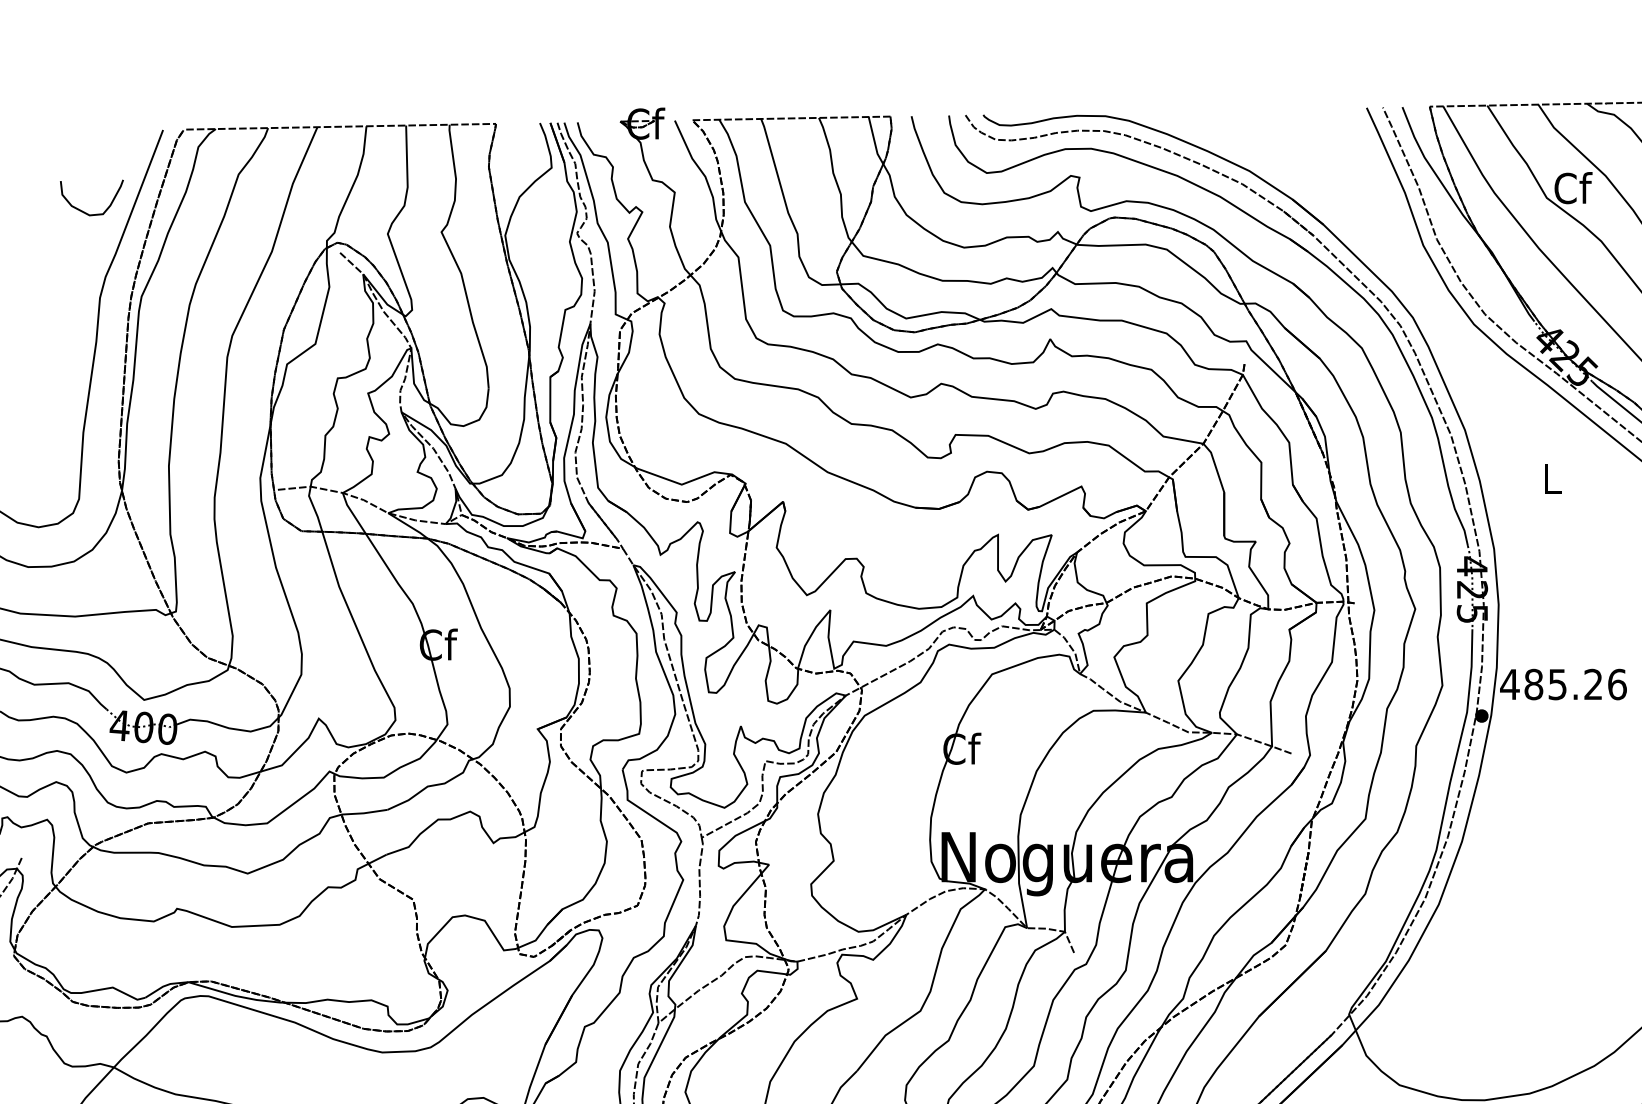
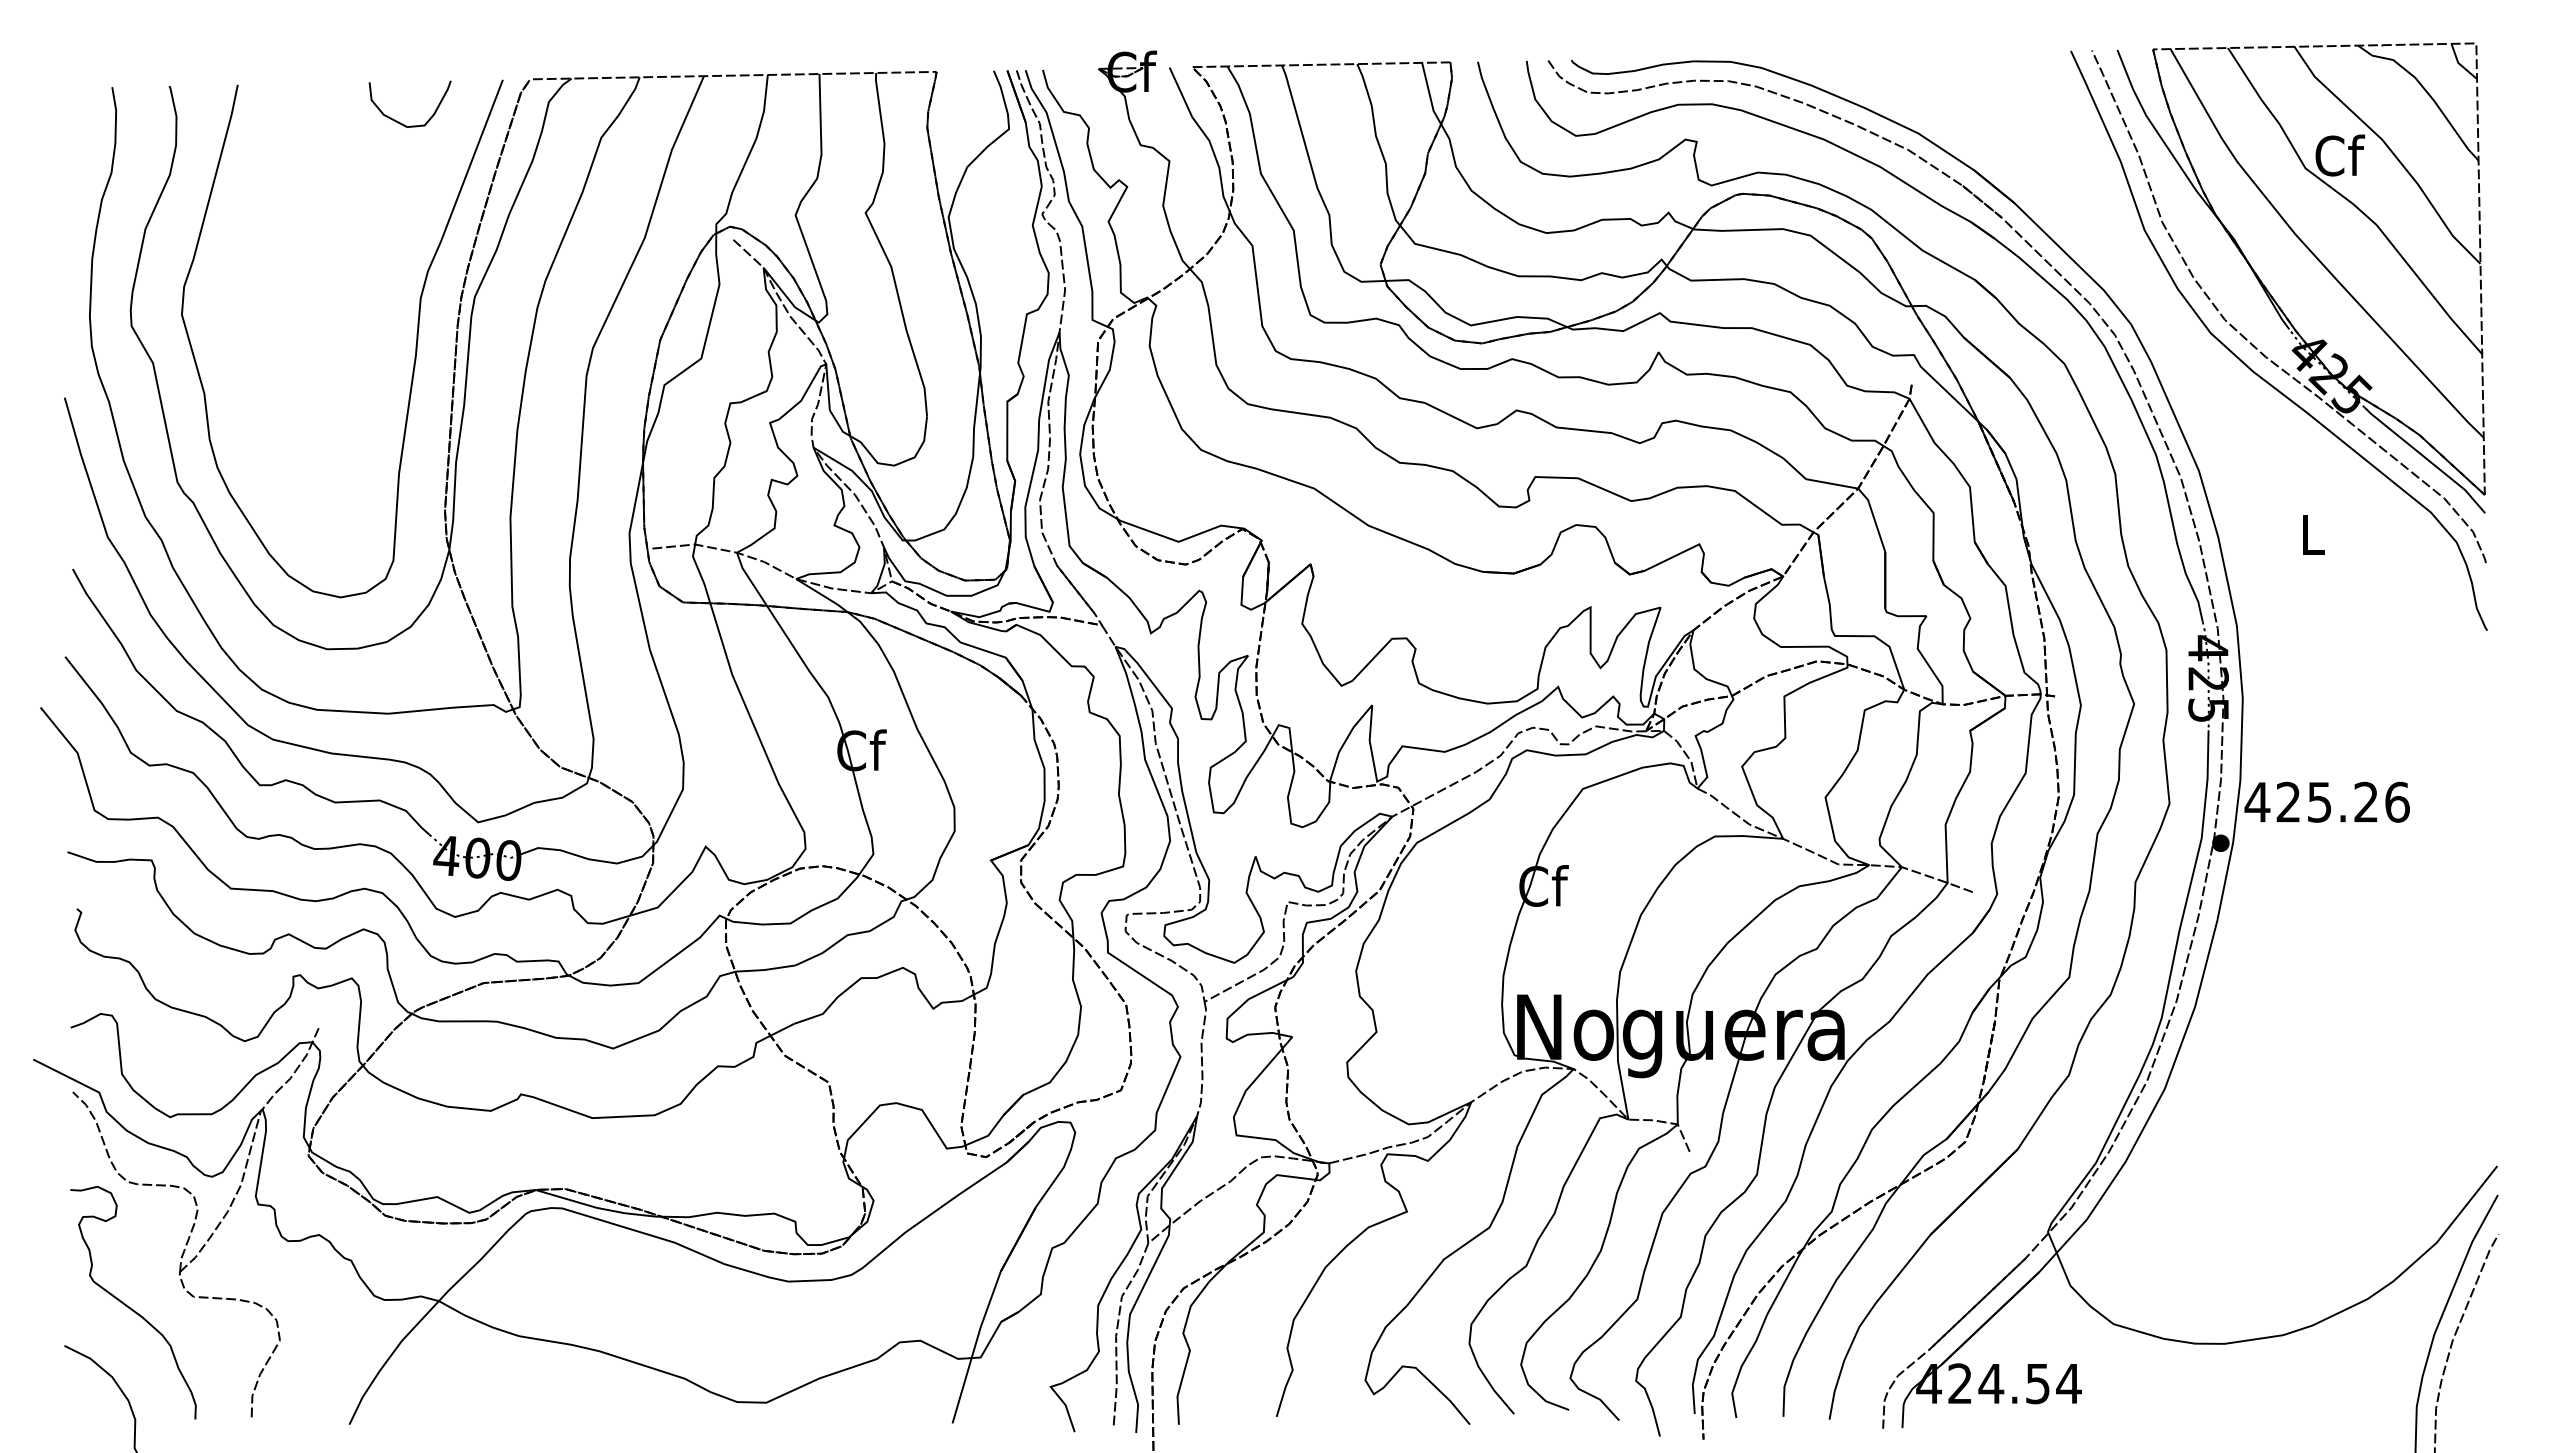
curve: (84, 211) -> (400, 122), moved
text: (1533, 683) -> (2288, 801), 485.26 -> 425.26

